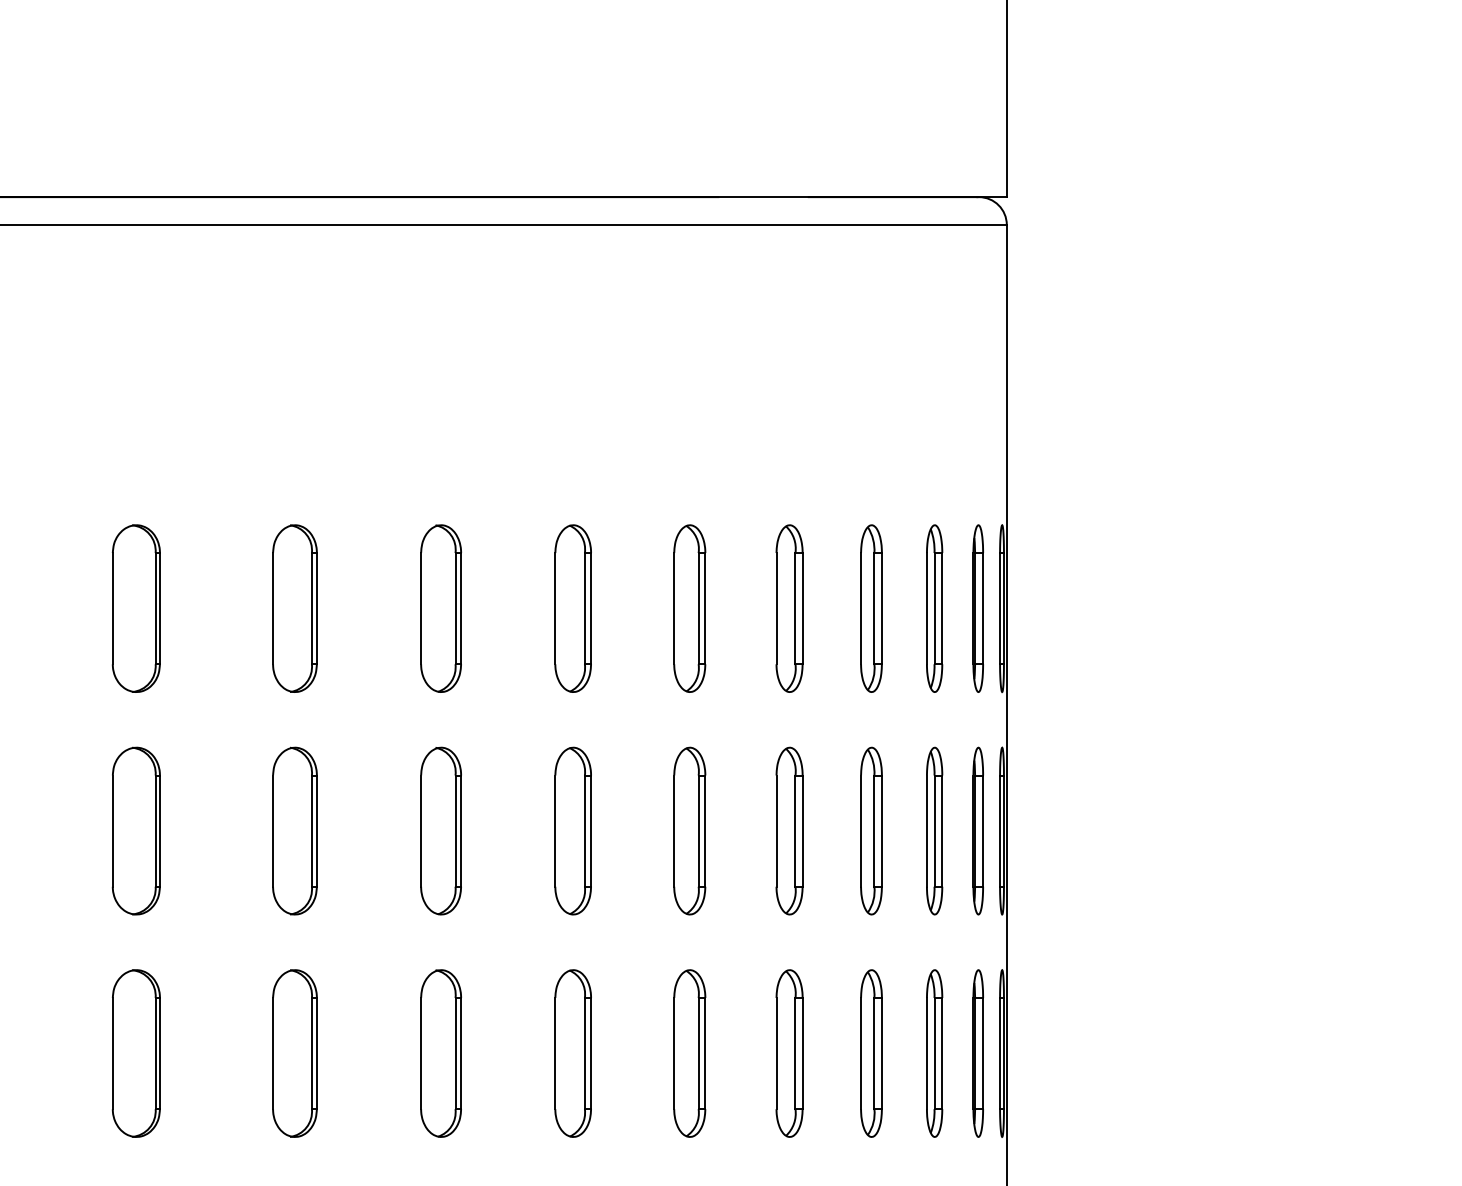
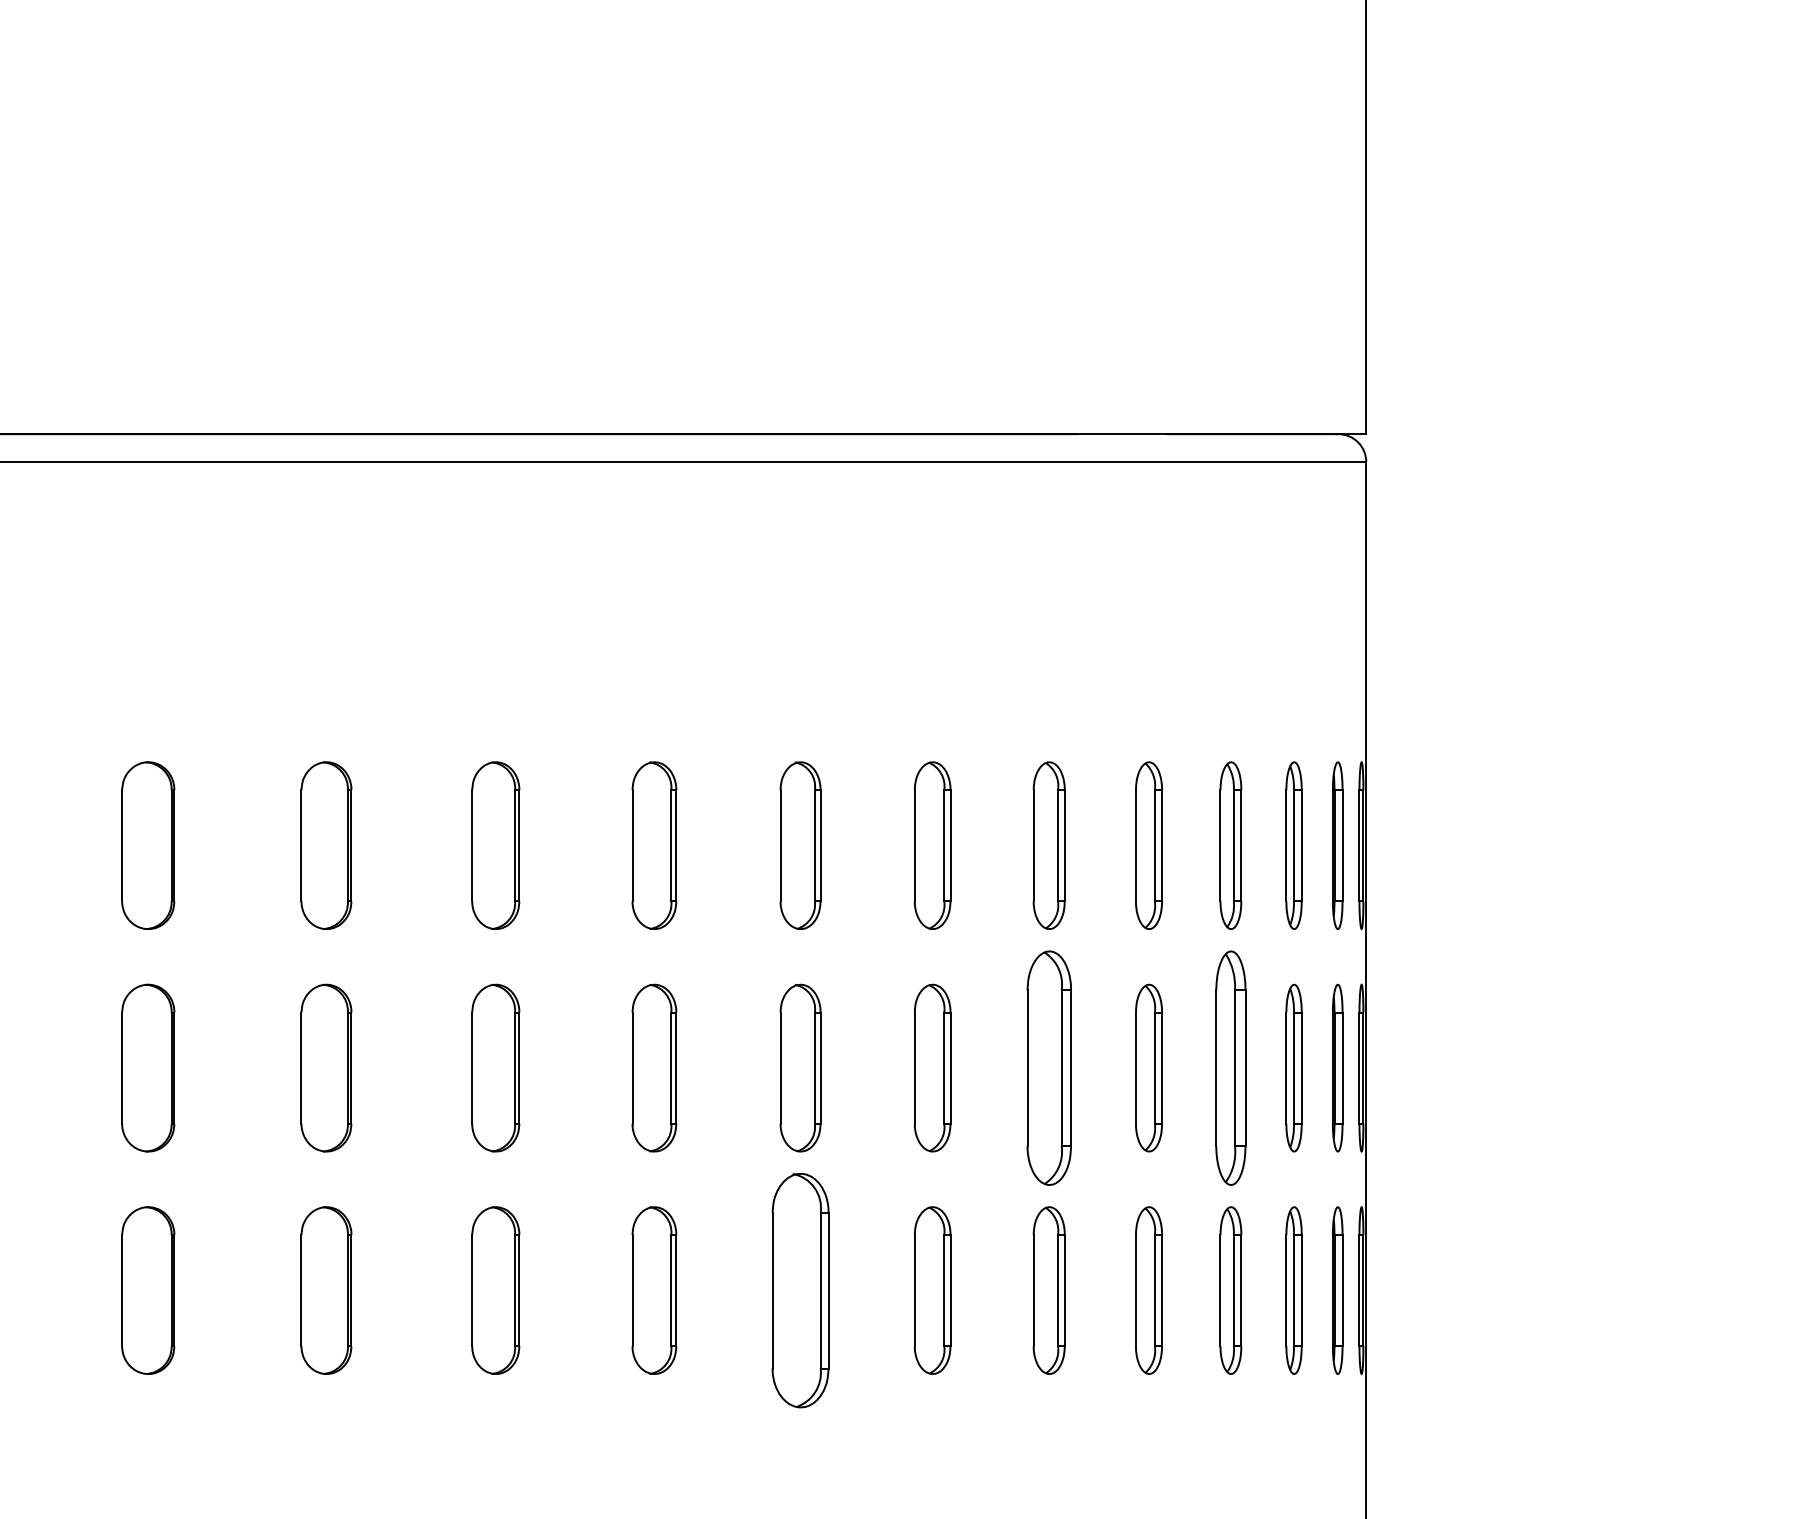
part: (689, 830) -> (1048, 1067), size x1.4
part: (871, 830) -> (1230, 1067), size x1.4
part: (441, 1053) -> (800, 1290), size x1.4

